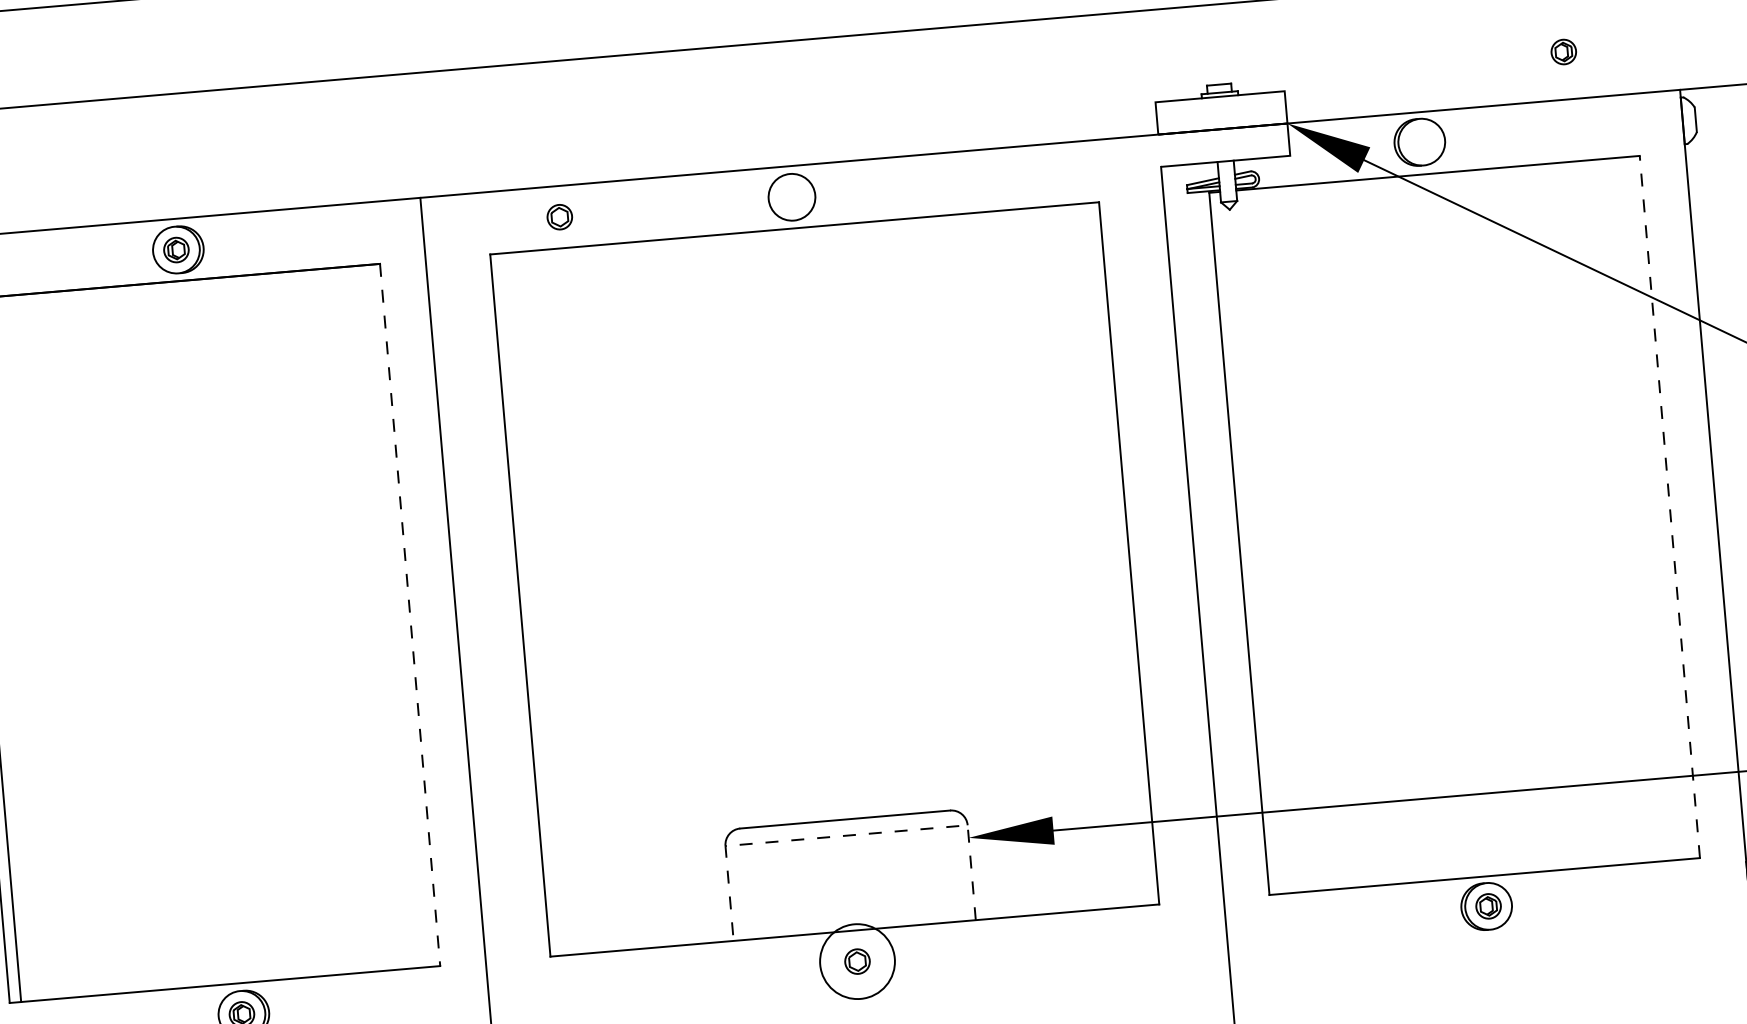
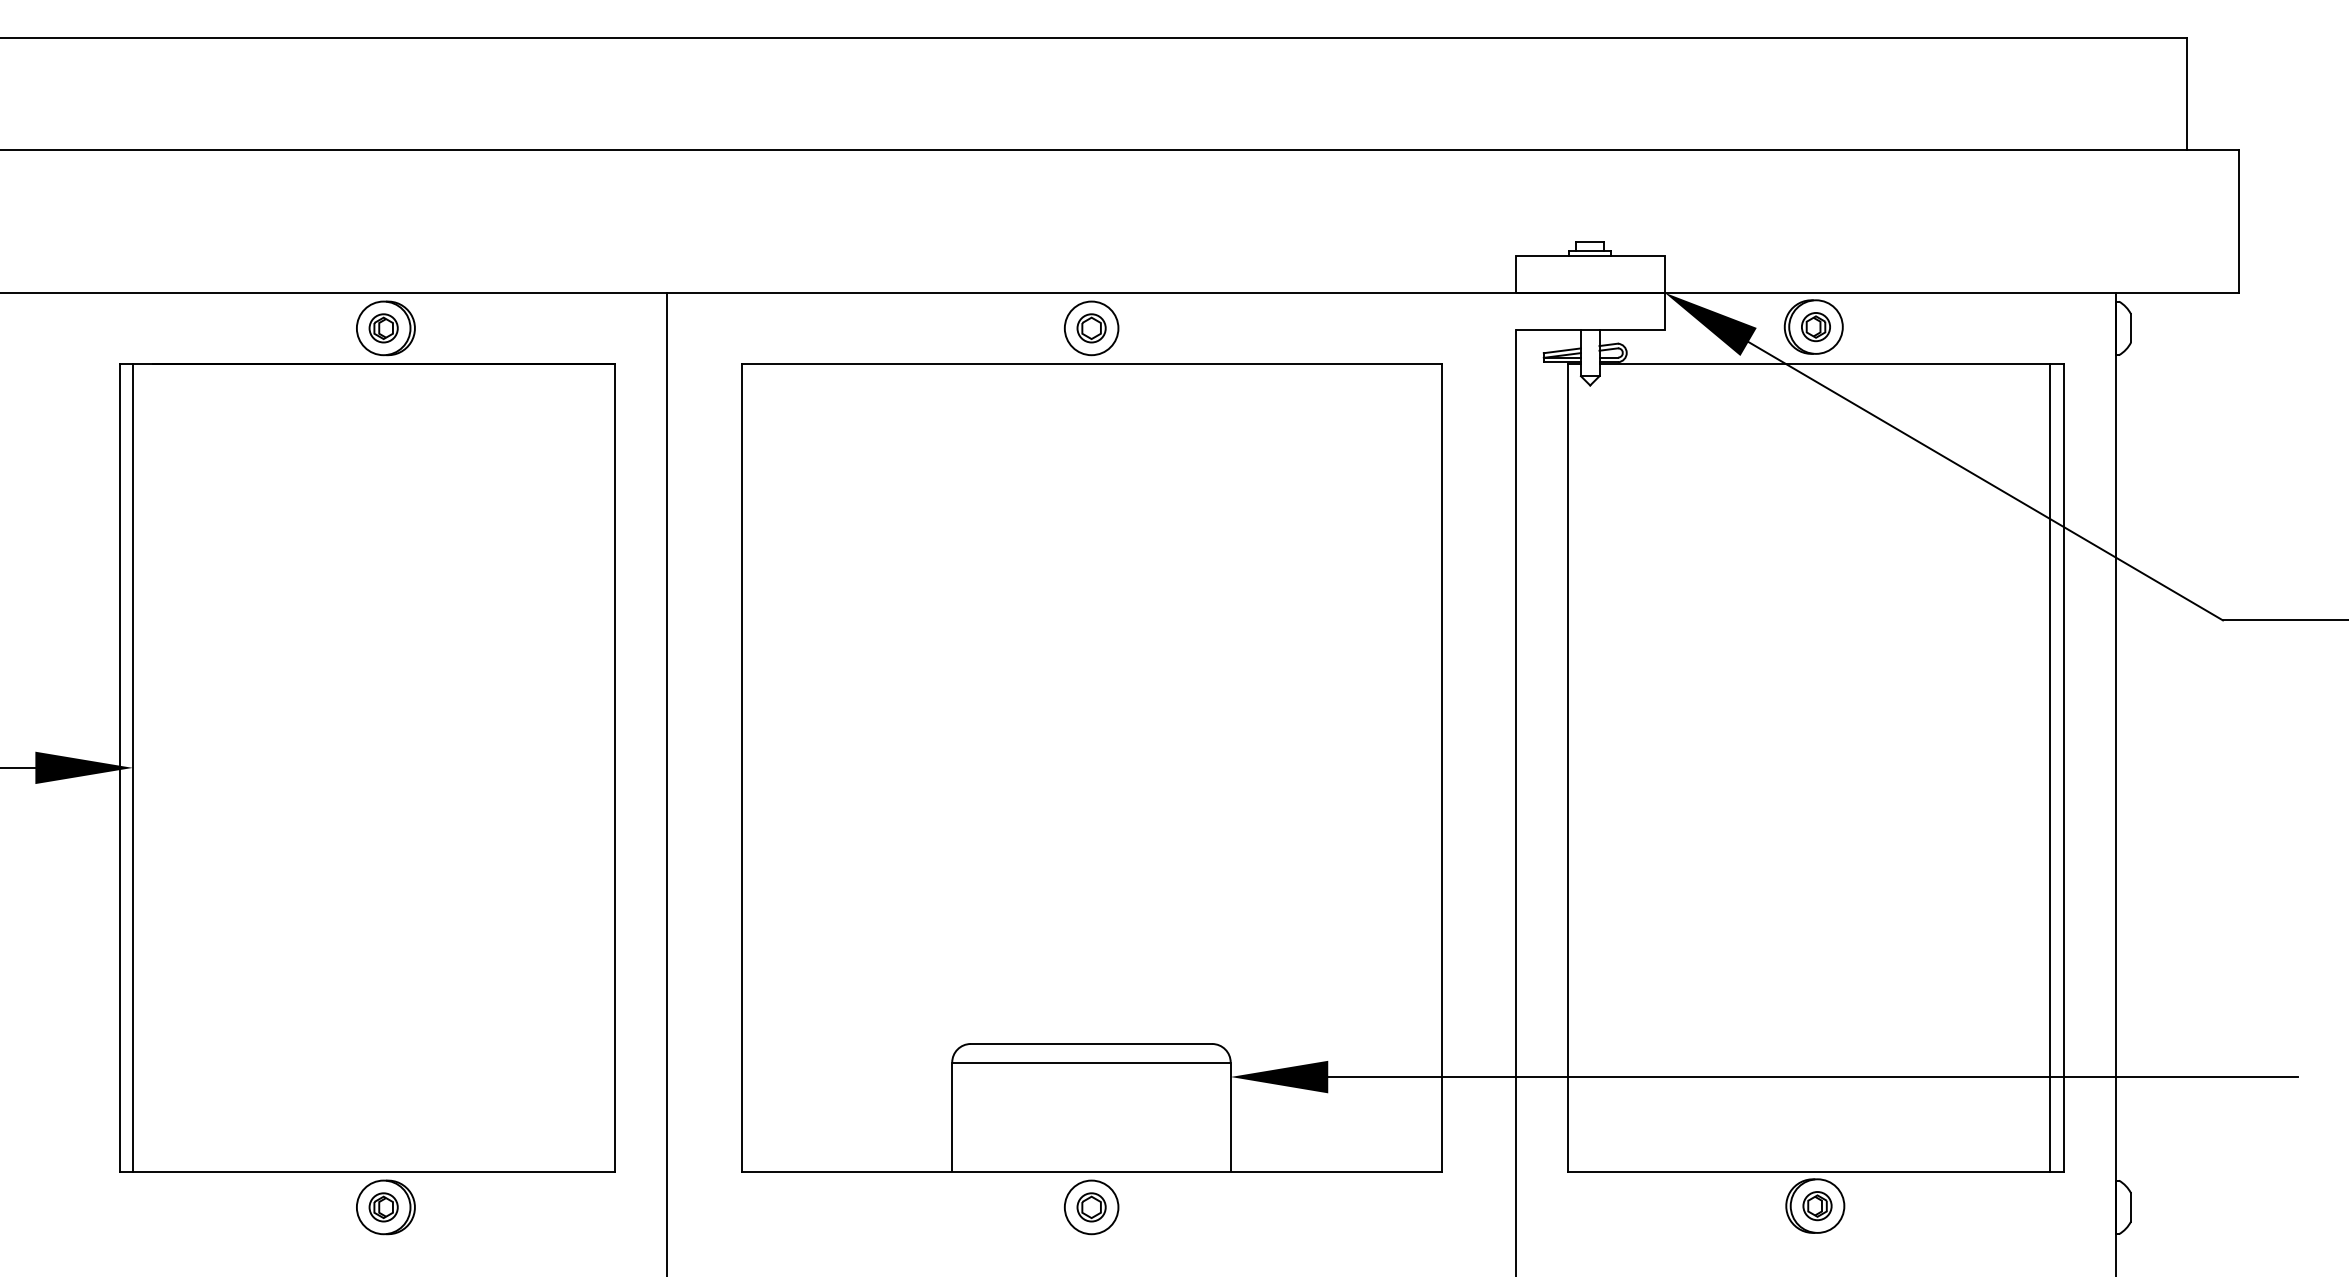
part: (1563, 52) -> (1815, 327), moved
part: (559, 217) -> (1091, 328), moved
line: (1669, 506) -> (2063, 767), dashed -> solid
line: (1658, 507) -> (2050, 767), added
line: (409, 614) -> (614, 767), dashed -> solid
line: (845, 835) -> (1090, 1062), dashed -> solid
circle: (857, 961) -> (1091, 1207), size x0.62

